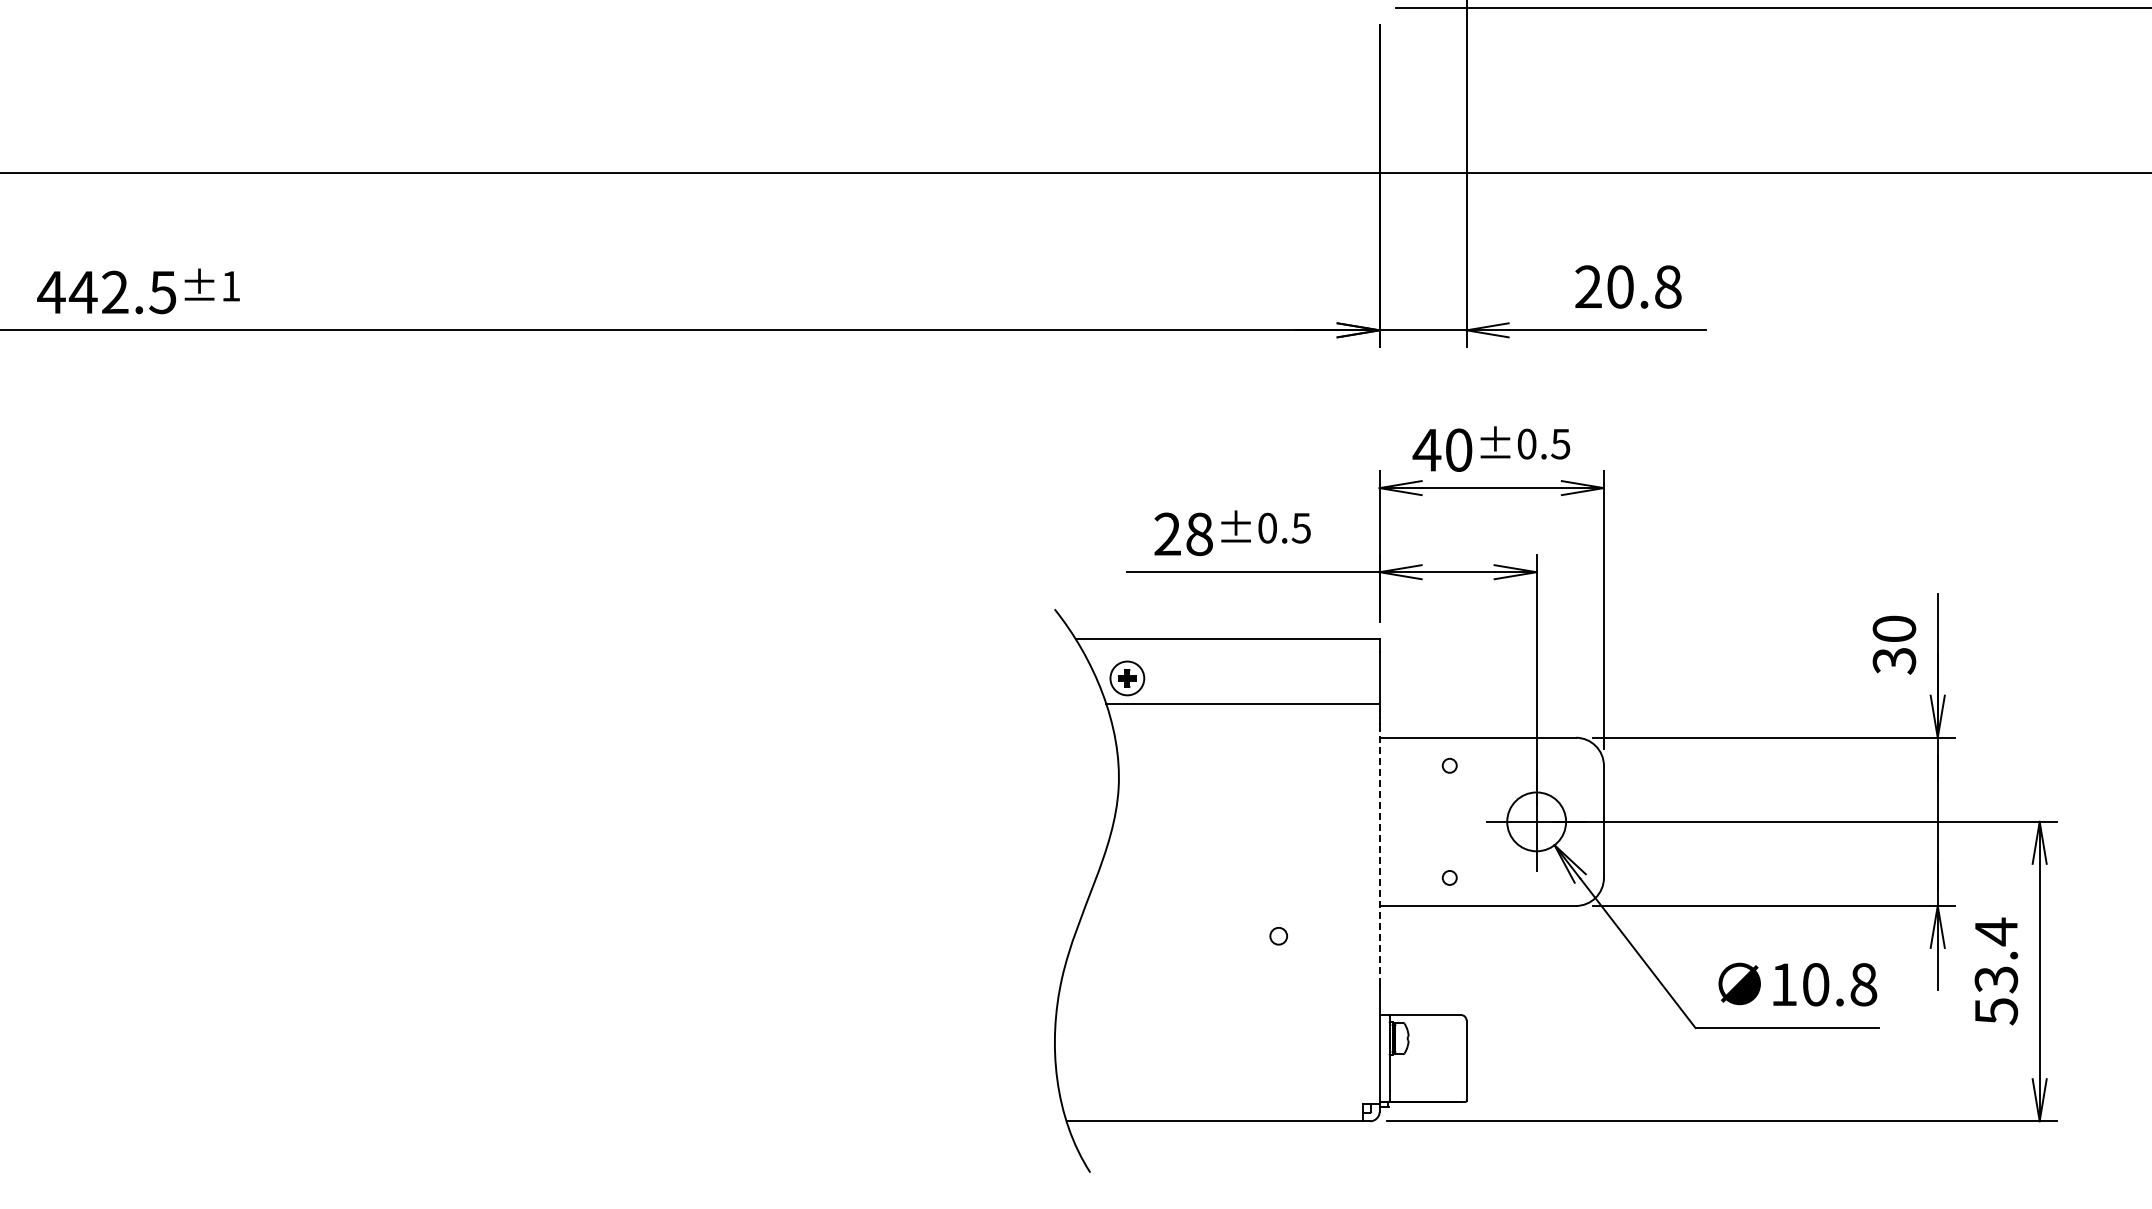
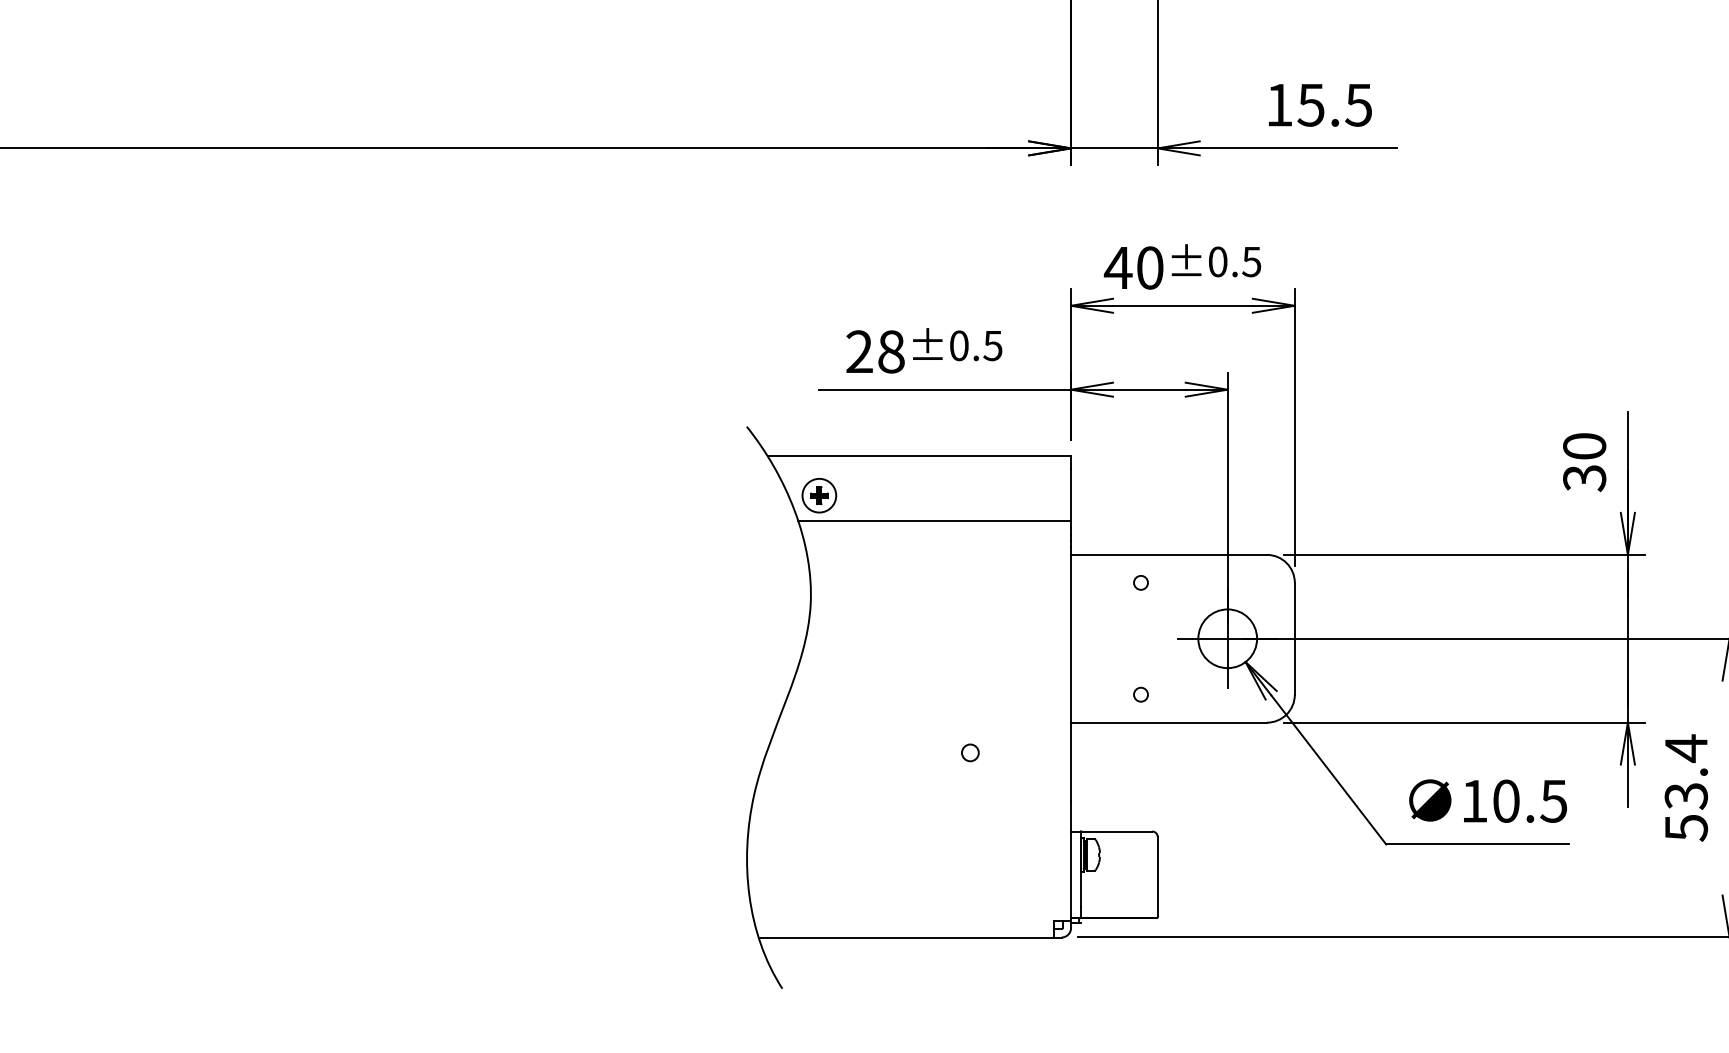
text: (1628, 286) -> (1319, 104), 20.8 -> 15.5
line: (1379, 857) -> (1070, 674), dashed -> solid
text: (1863, 984) -> (1553, 801), 10.8 -> 10.5

